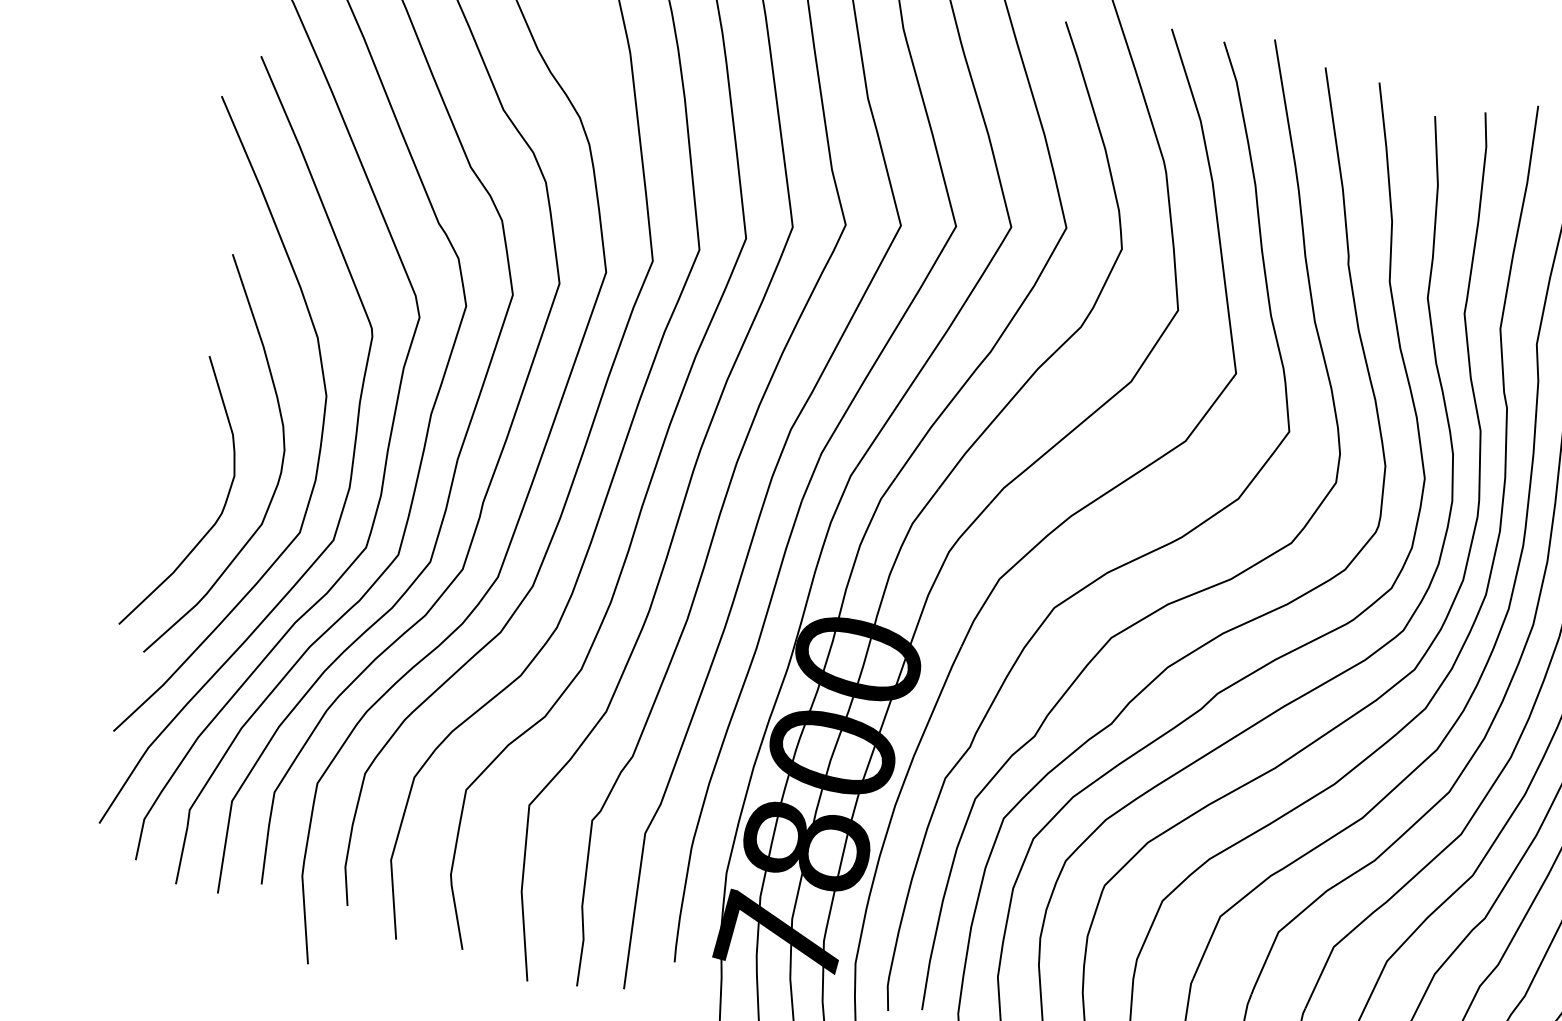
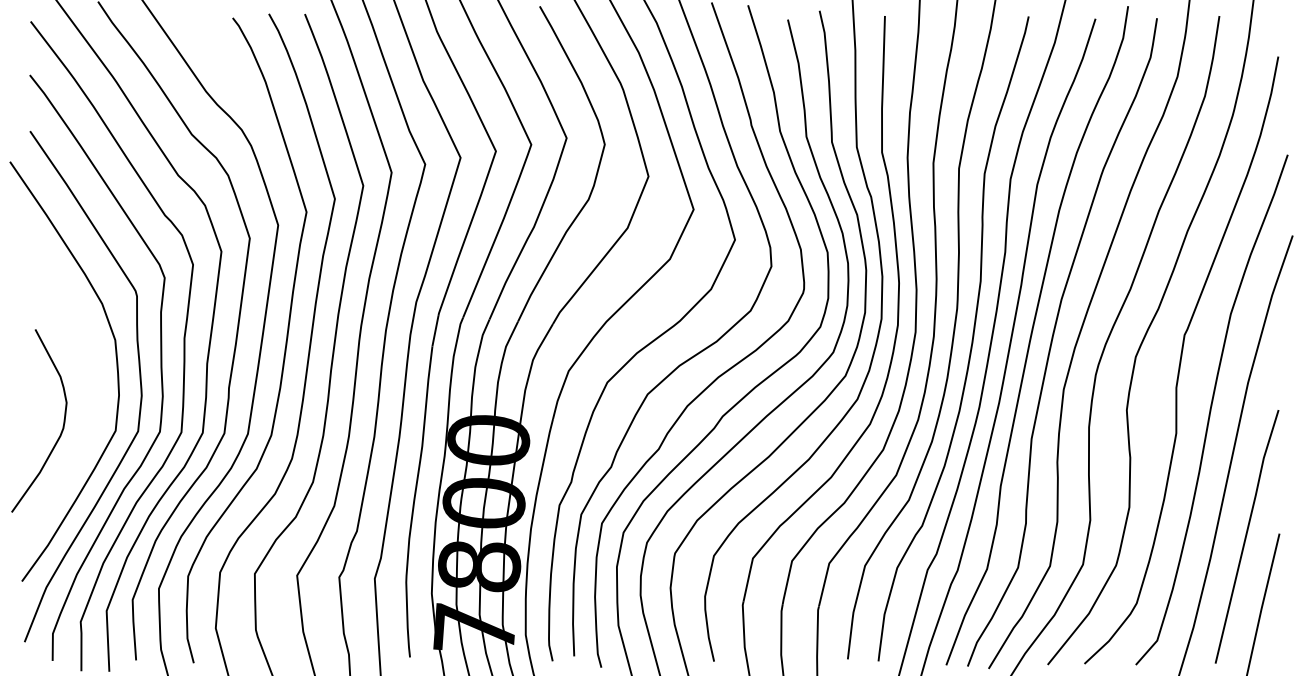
curve: (277, 477) -> (94, 398), removed

